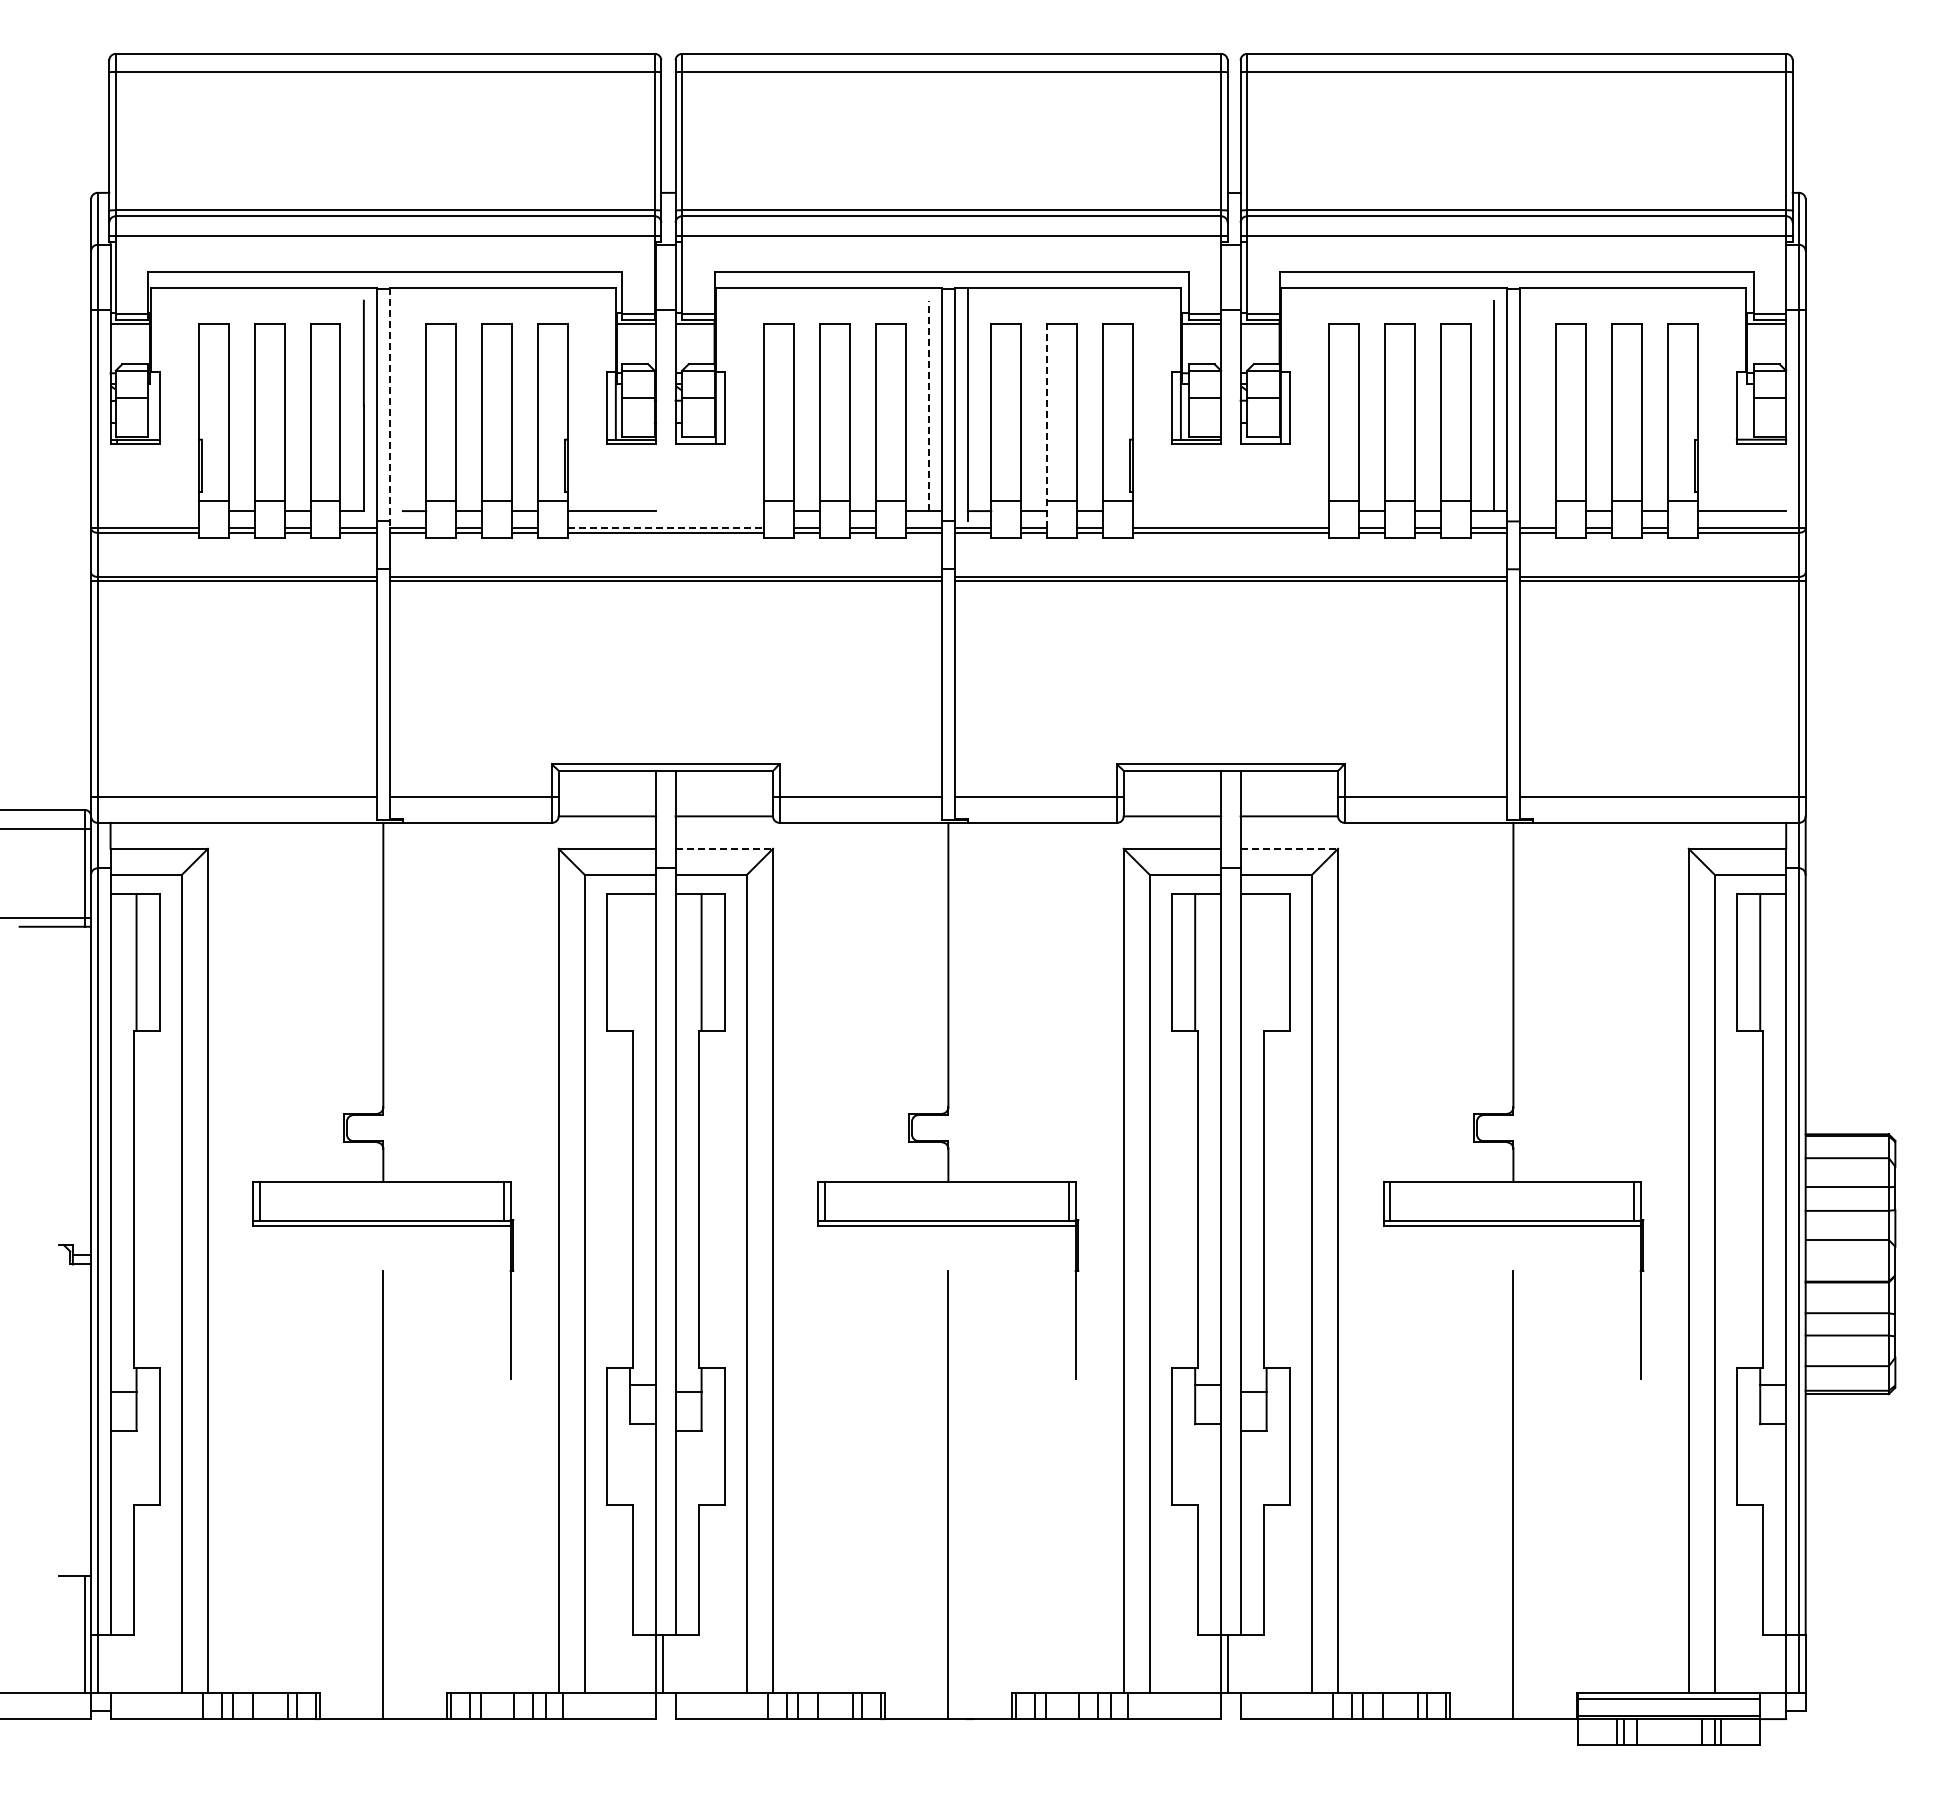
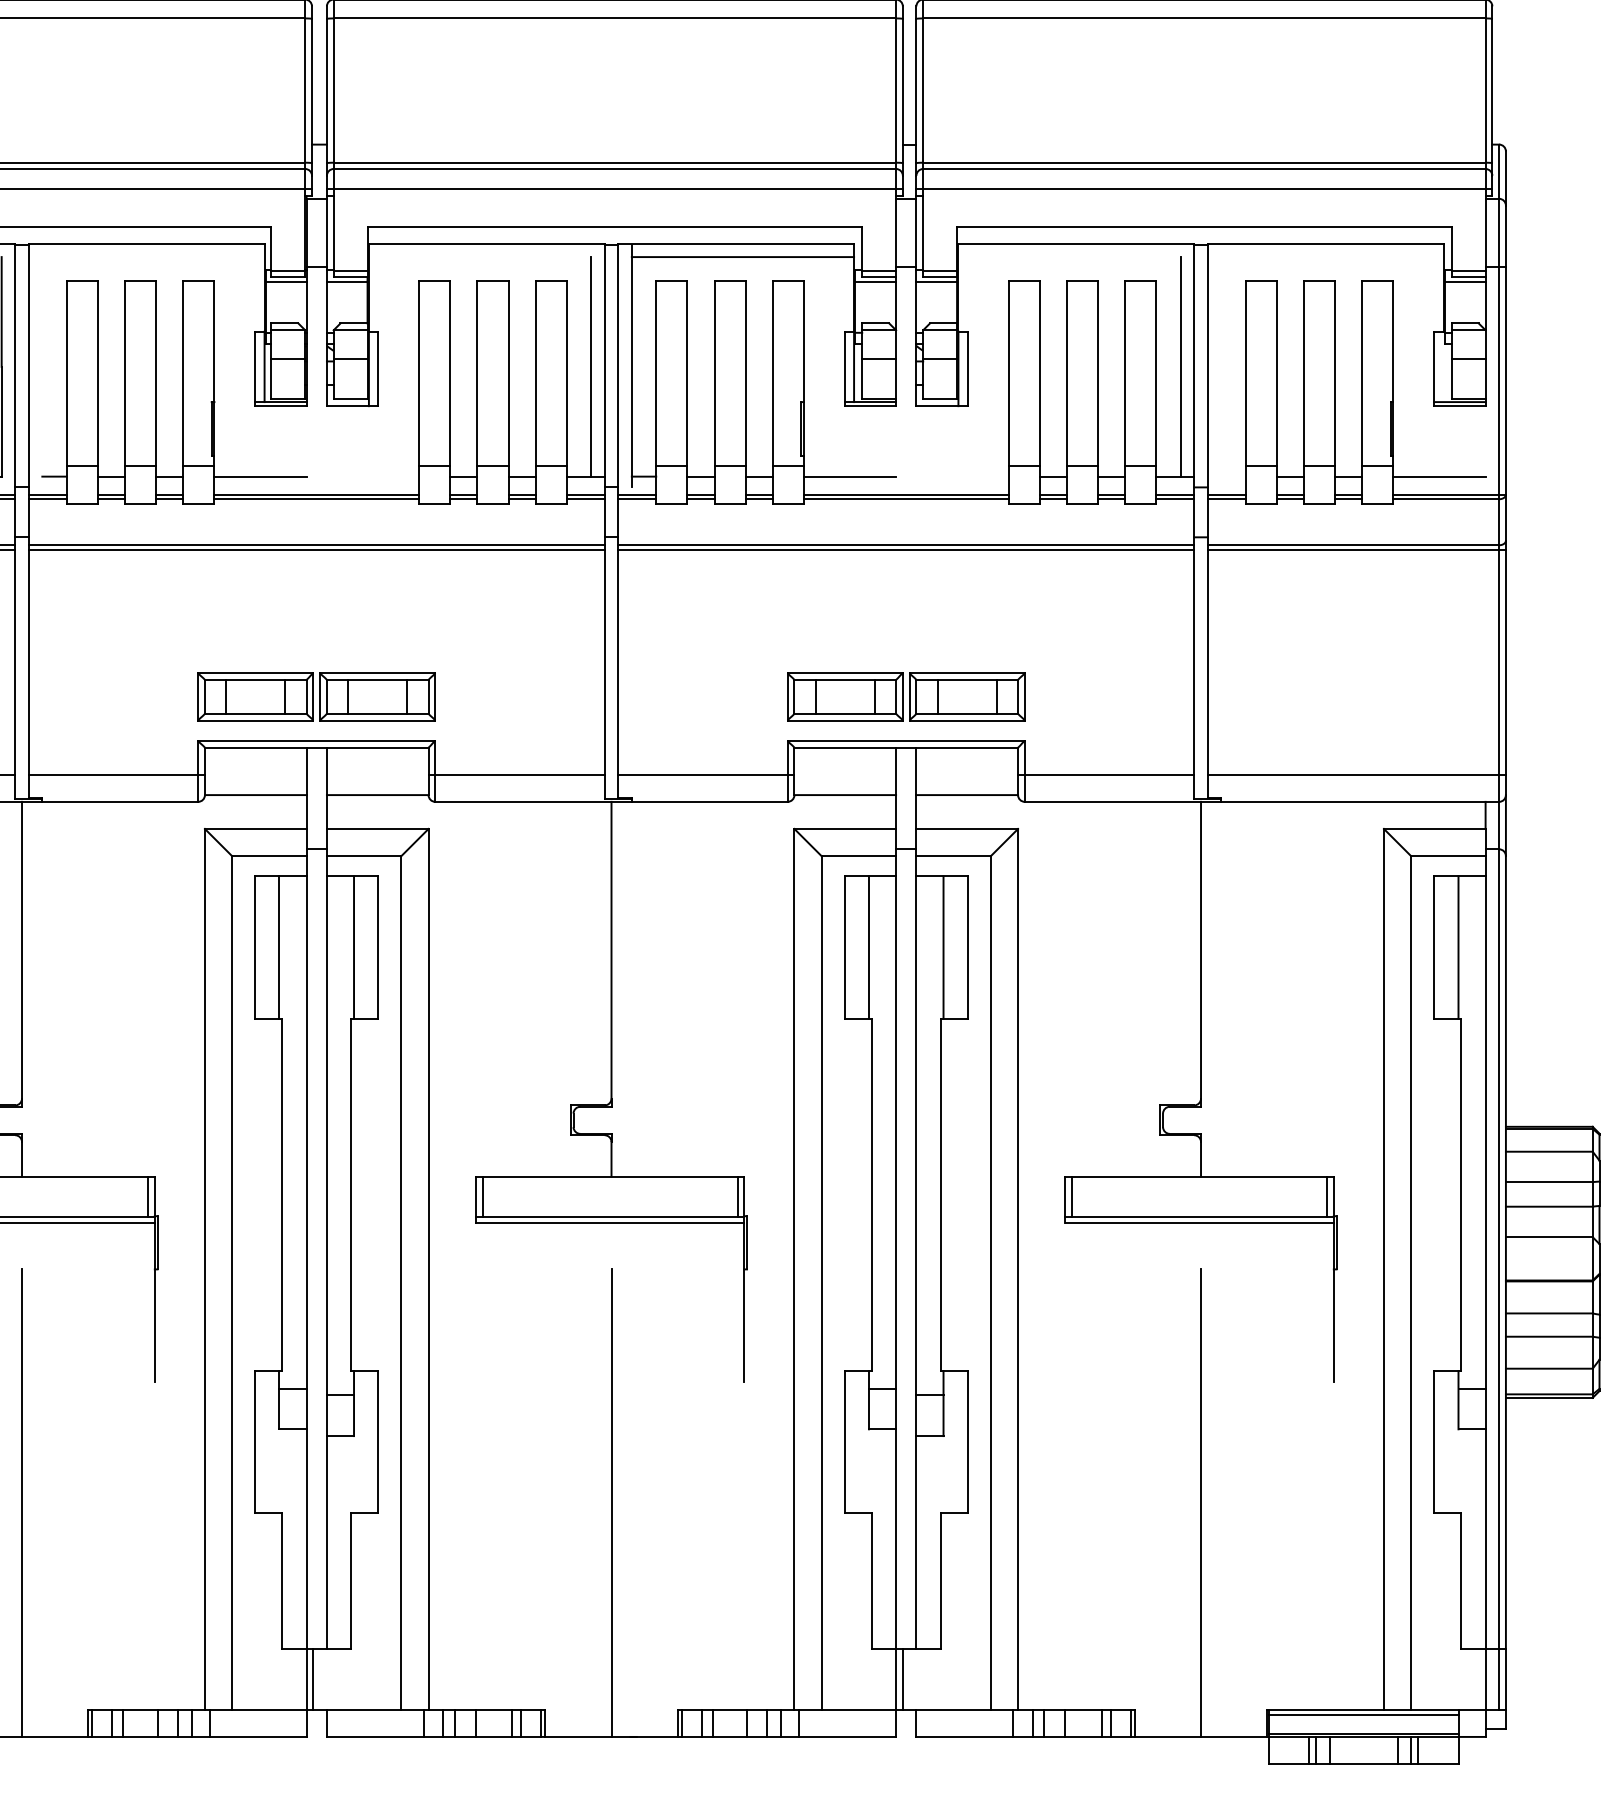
line: (1073, 300) -> (742, 256), added
line: (928, 405) -> (590, 366), dashed -> solid
line: (389, 408) -> (28, 369), dashed -> solid
line: (1047, 425) -> (714, 387), dashed -> solid
line: (1176, 511) -> (849, 477), added
line: (666, 528) -> (317, 494), dashed -> solid
part: (665, 721) -> (316, 696), added
part: (1230, 721) -> (905, 696), added
line: (724, 848) -> (377, 828), dashed -> solid
line: (1289, 848) -> (967, 828), dashed -> solid
line: (630, 962) -> (279, 947), added
line: (1266, 962) -> (943, 947), added

